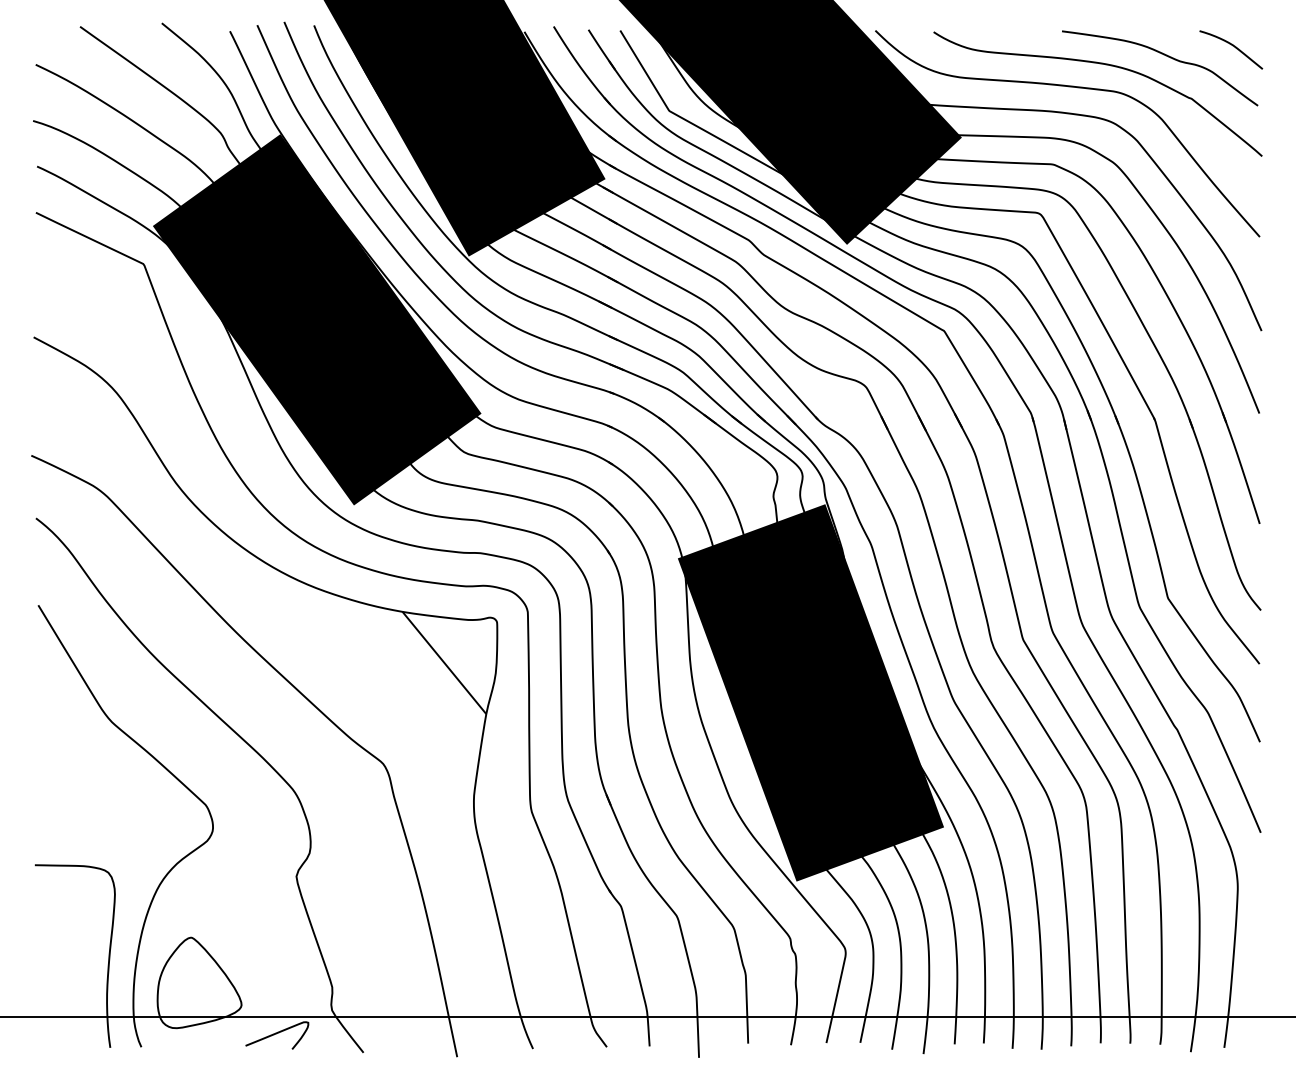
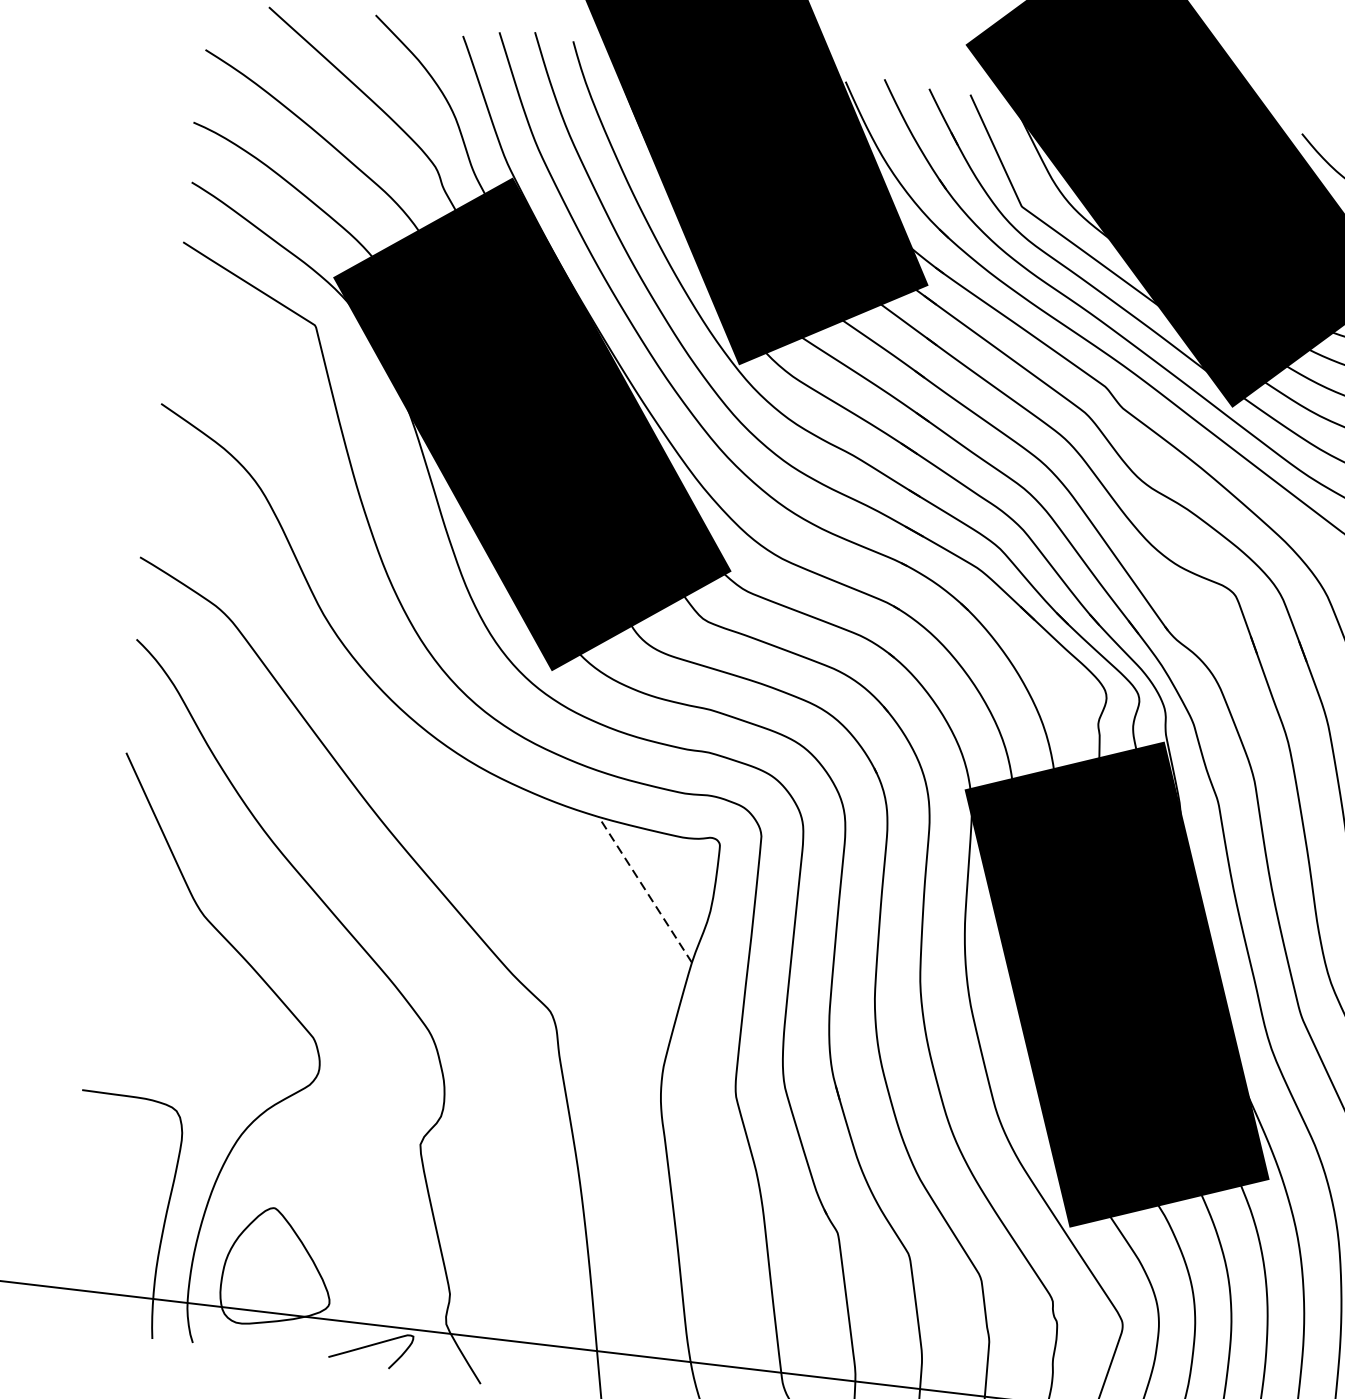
line: (444, 662) -> (645, 889), solid -> dashed

